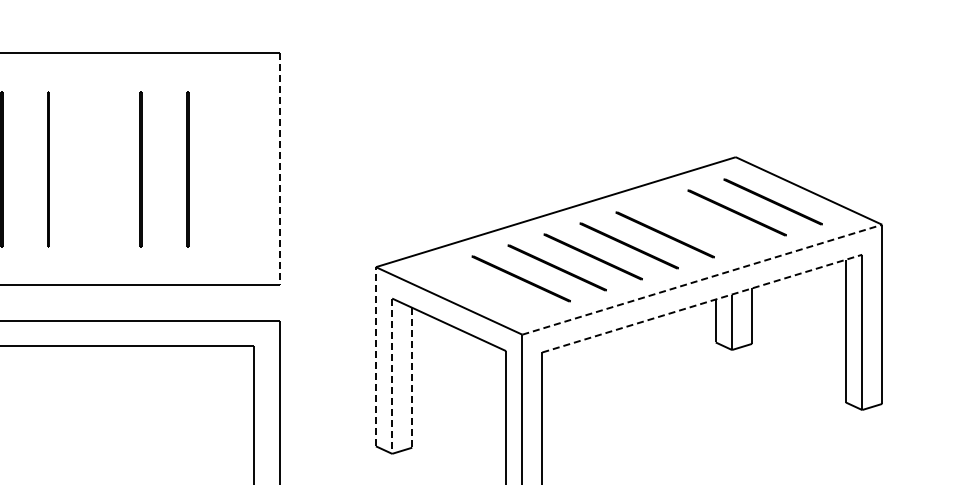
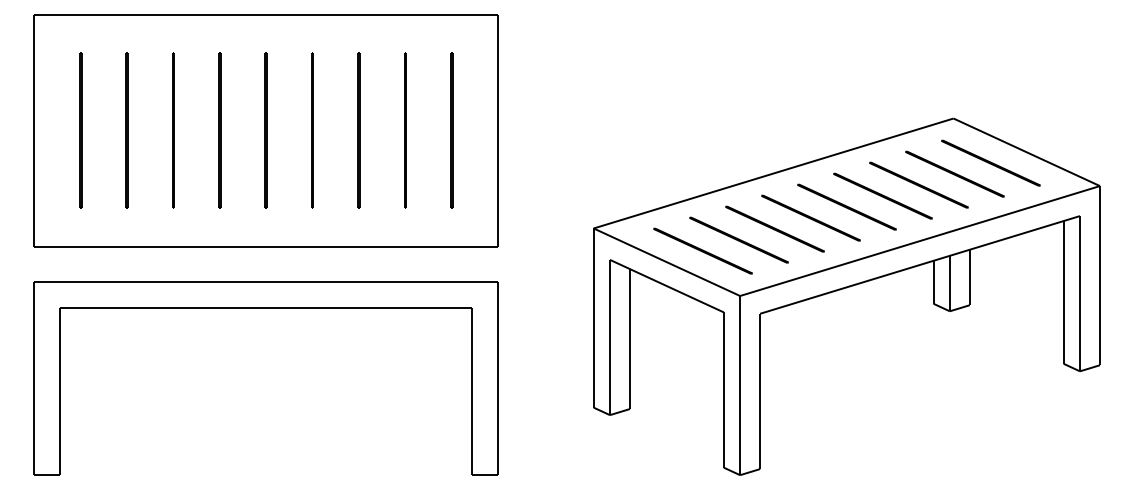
line: (94, 169) -> (312, 130), added
line: (233, 169) -> (451, 130), added
line: (279, 169) -> (497, 130), dashed -> solid
line: (700, 223) -> (918, 184), added
line: (702, 279) -> (920, 240), dashed -> solid
line: (484, 289) -> (702, 250), added
line: (702, 303) -> (920, 264), dashed -> solid
line: (375, 357) -> (593, 318), dashed -> solid
line: (391, 376) -> (609, 337), dashed -> solid
line: (411, 378) -> (629, 339), dashed -> solid

